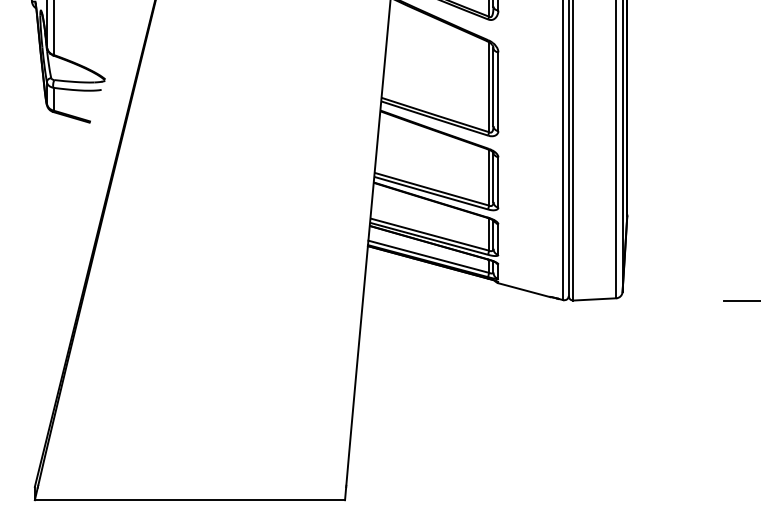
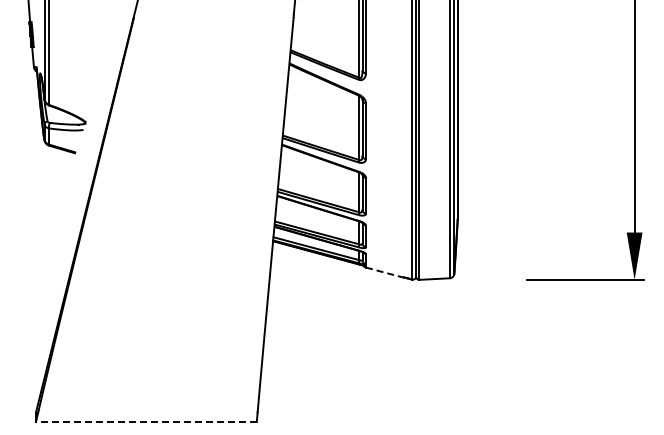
line: (524, 290) -> (384, 272), solid -> dashed
line: (188, 500) -> (145, 422), solid -> dashed

